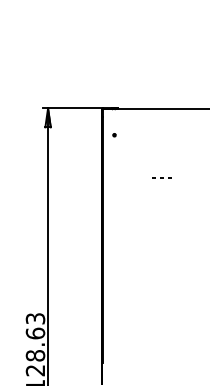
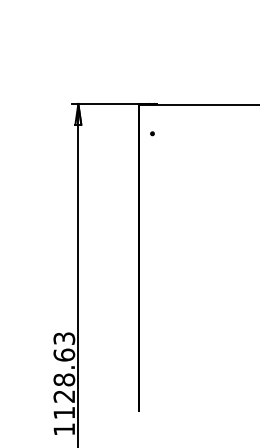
line: (161, 177) -> (204, 181), removed

